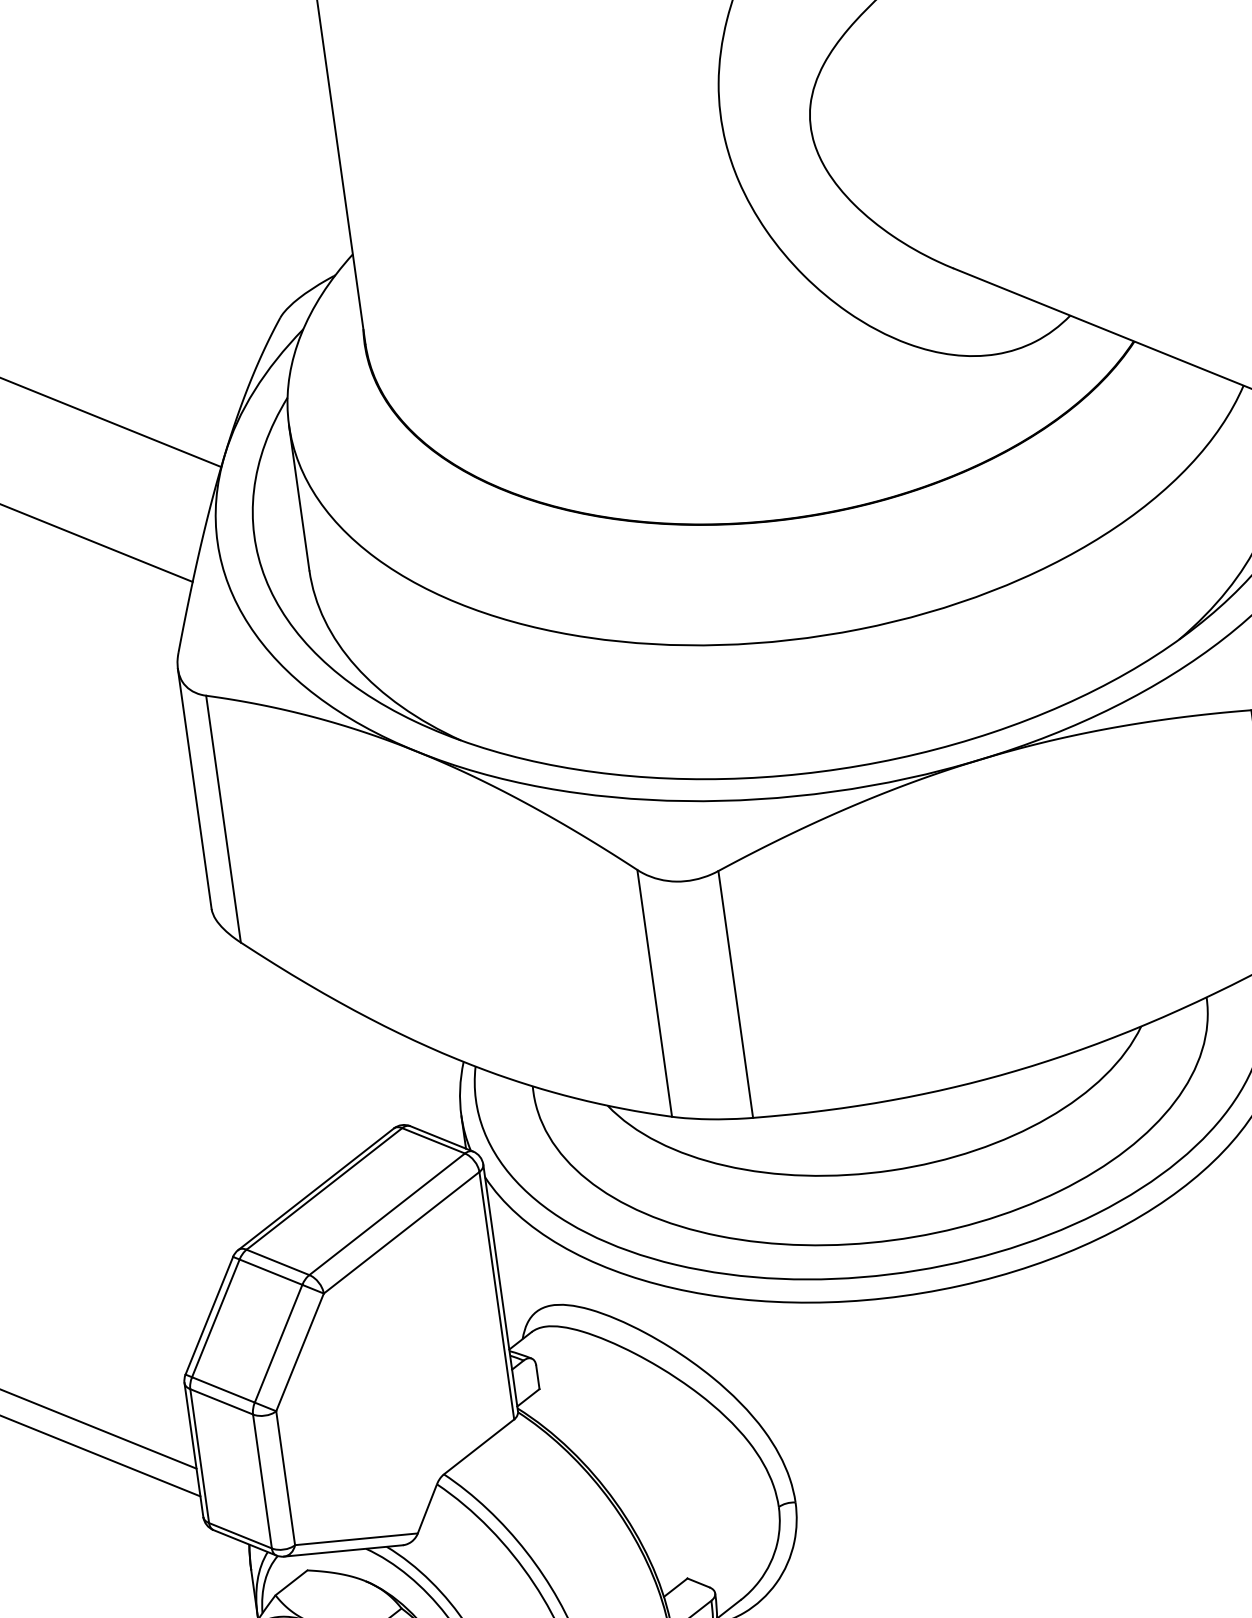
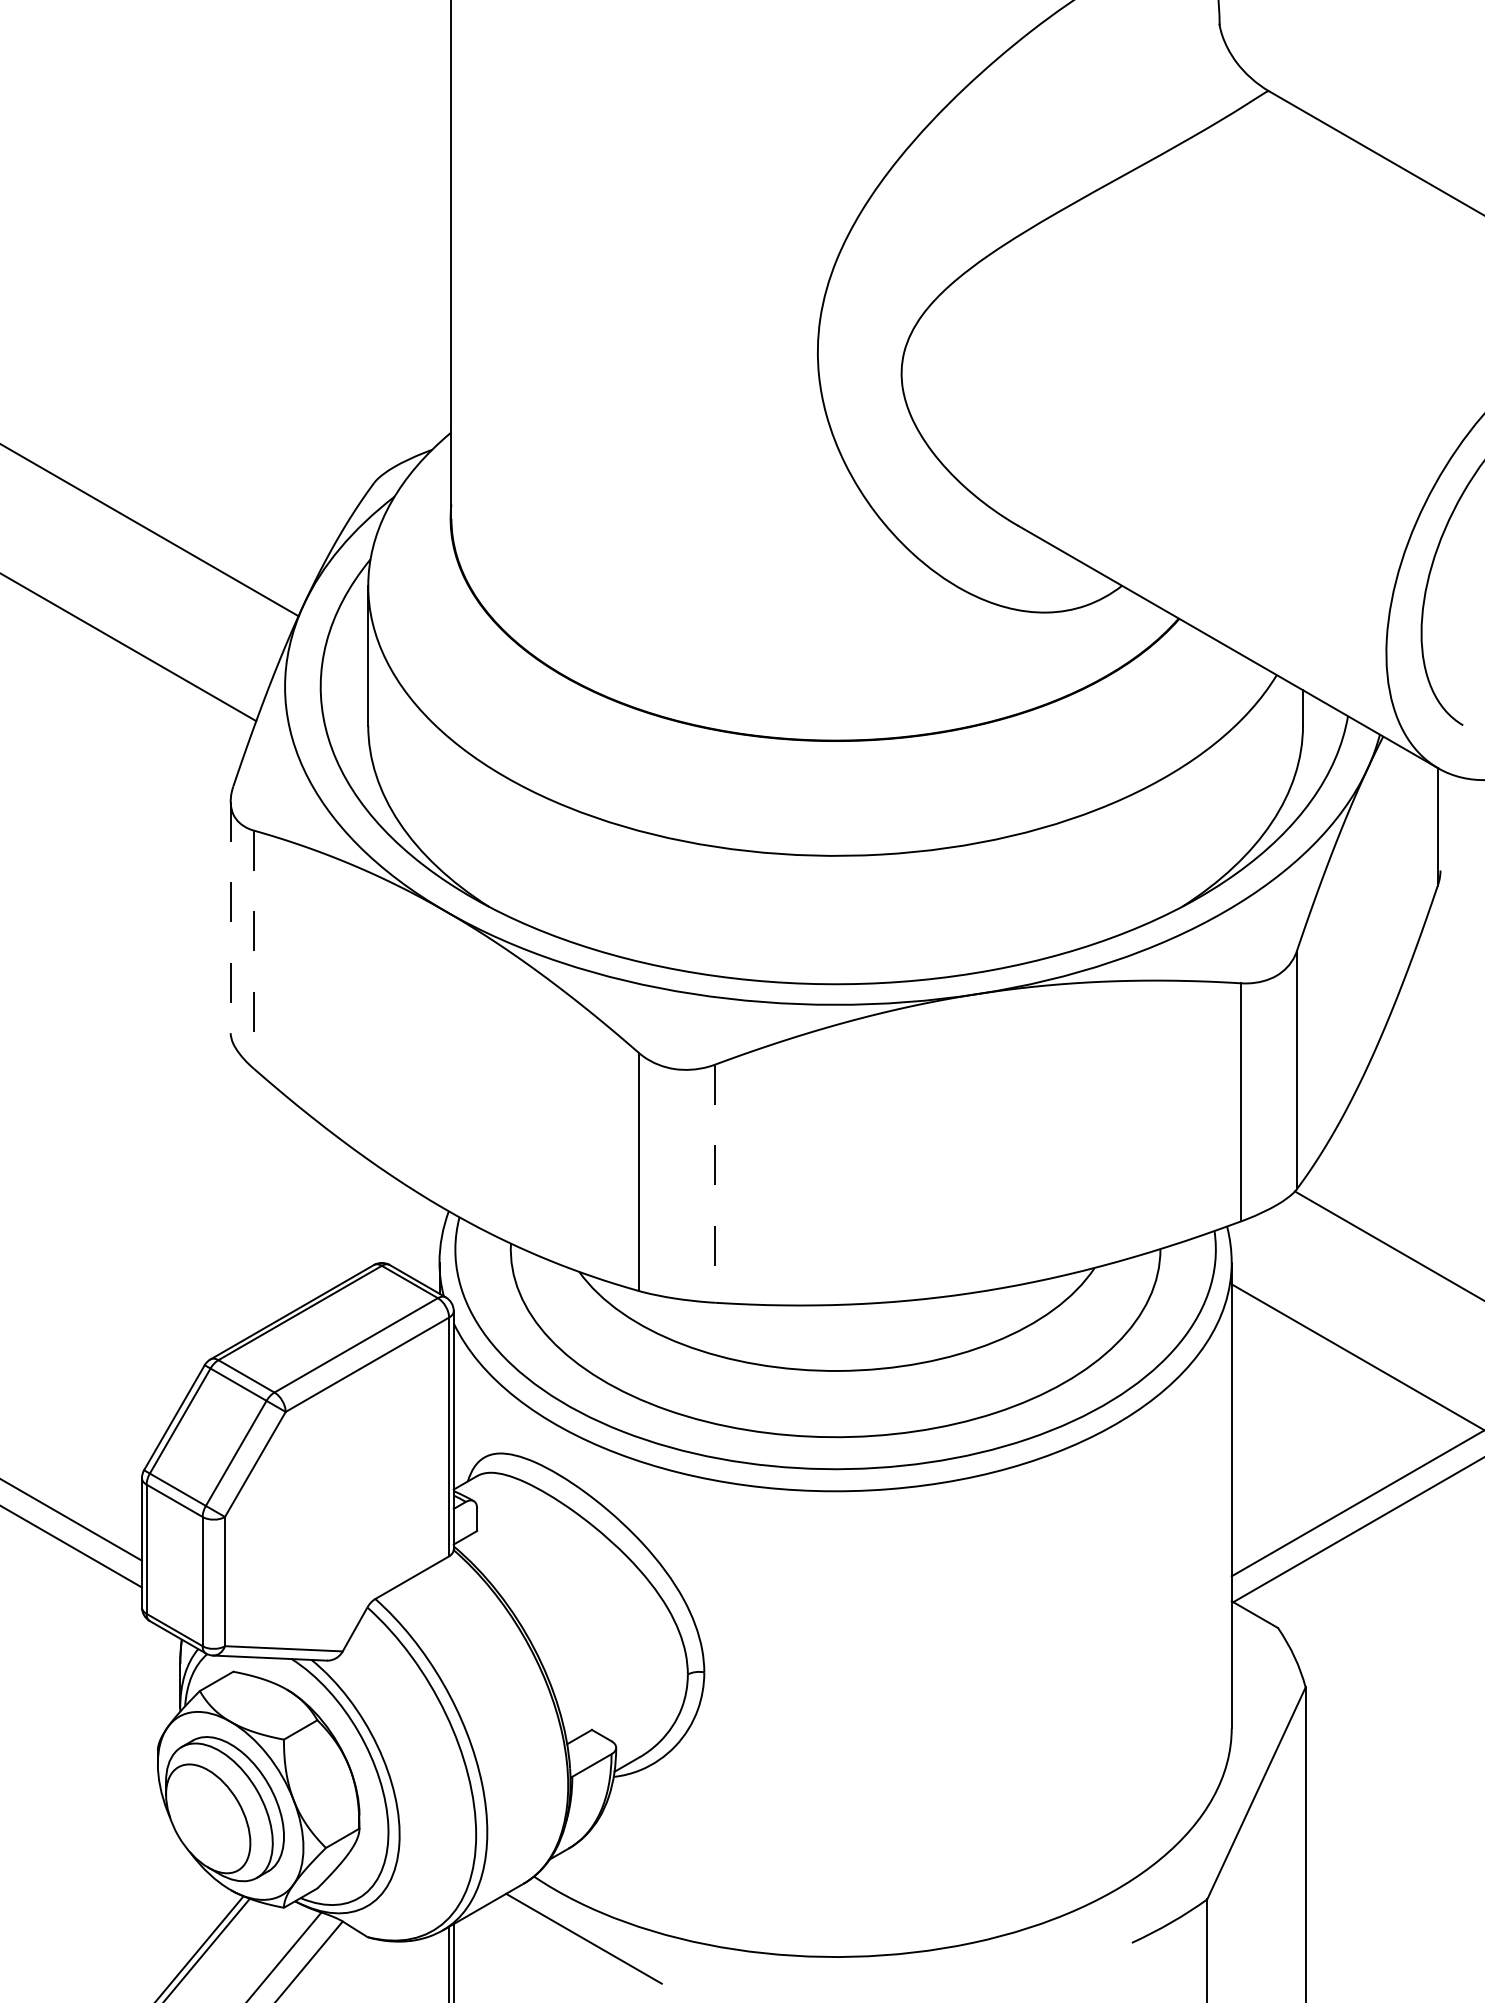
line: (194, 789) -> (230, 917), solid -> dashed
line: (223, 820) -> (253, 950), solid -> dashed
line: (736, 995) -> (715, 1184), solid -> dashed

